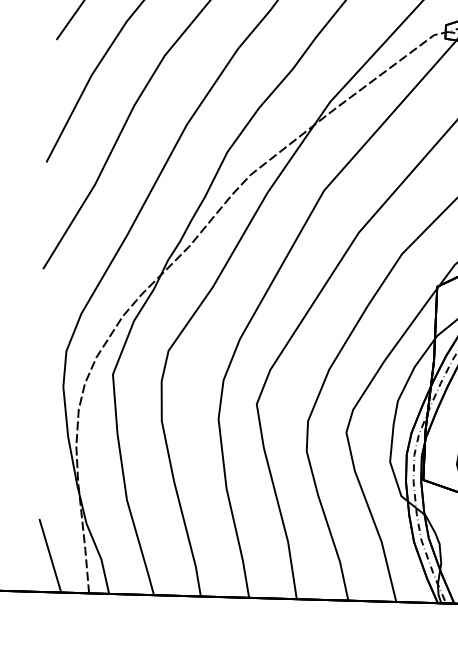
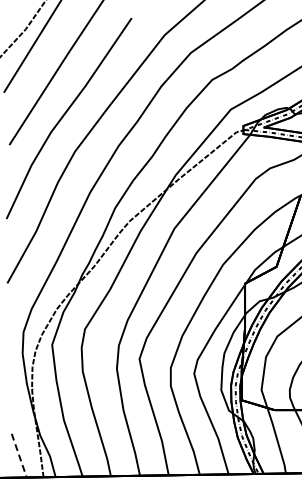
line: (50, 557) -> (19, 456), solid -> dashed

